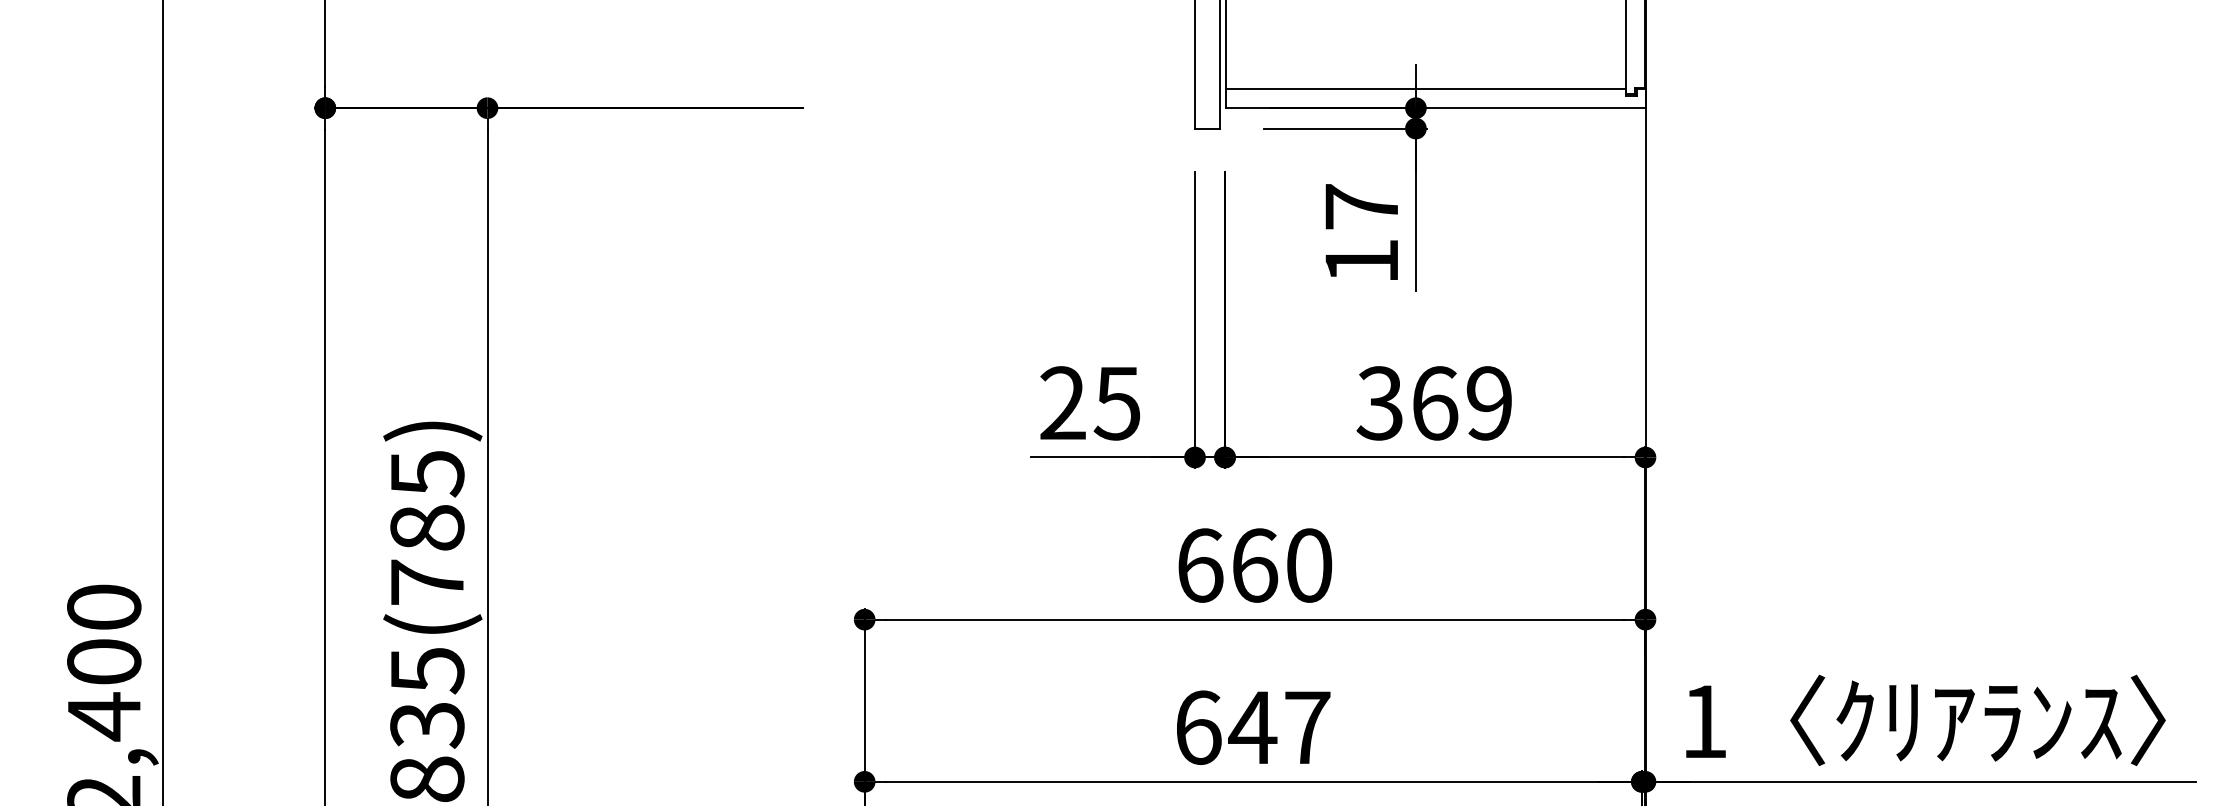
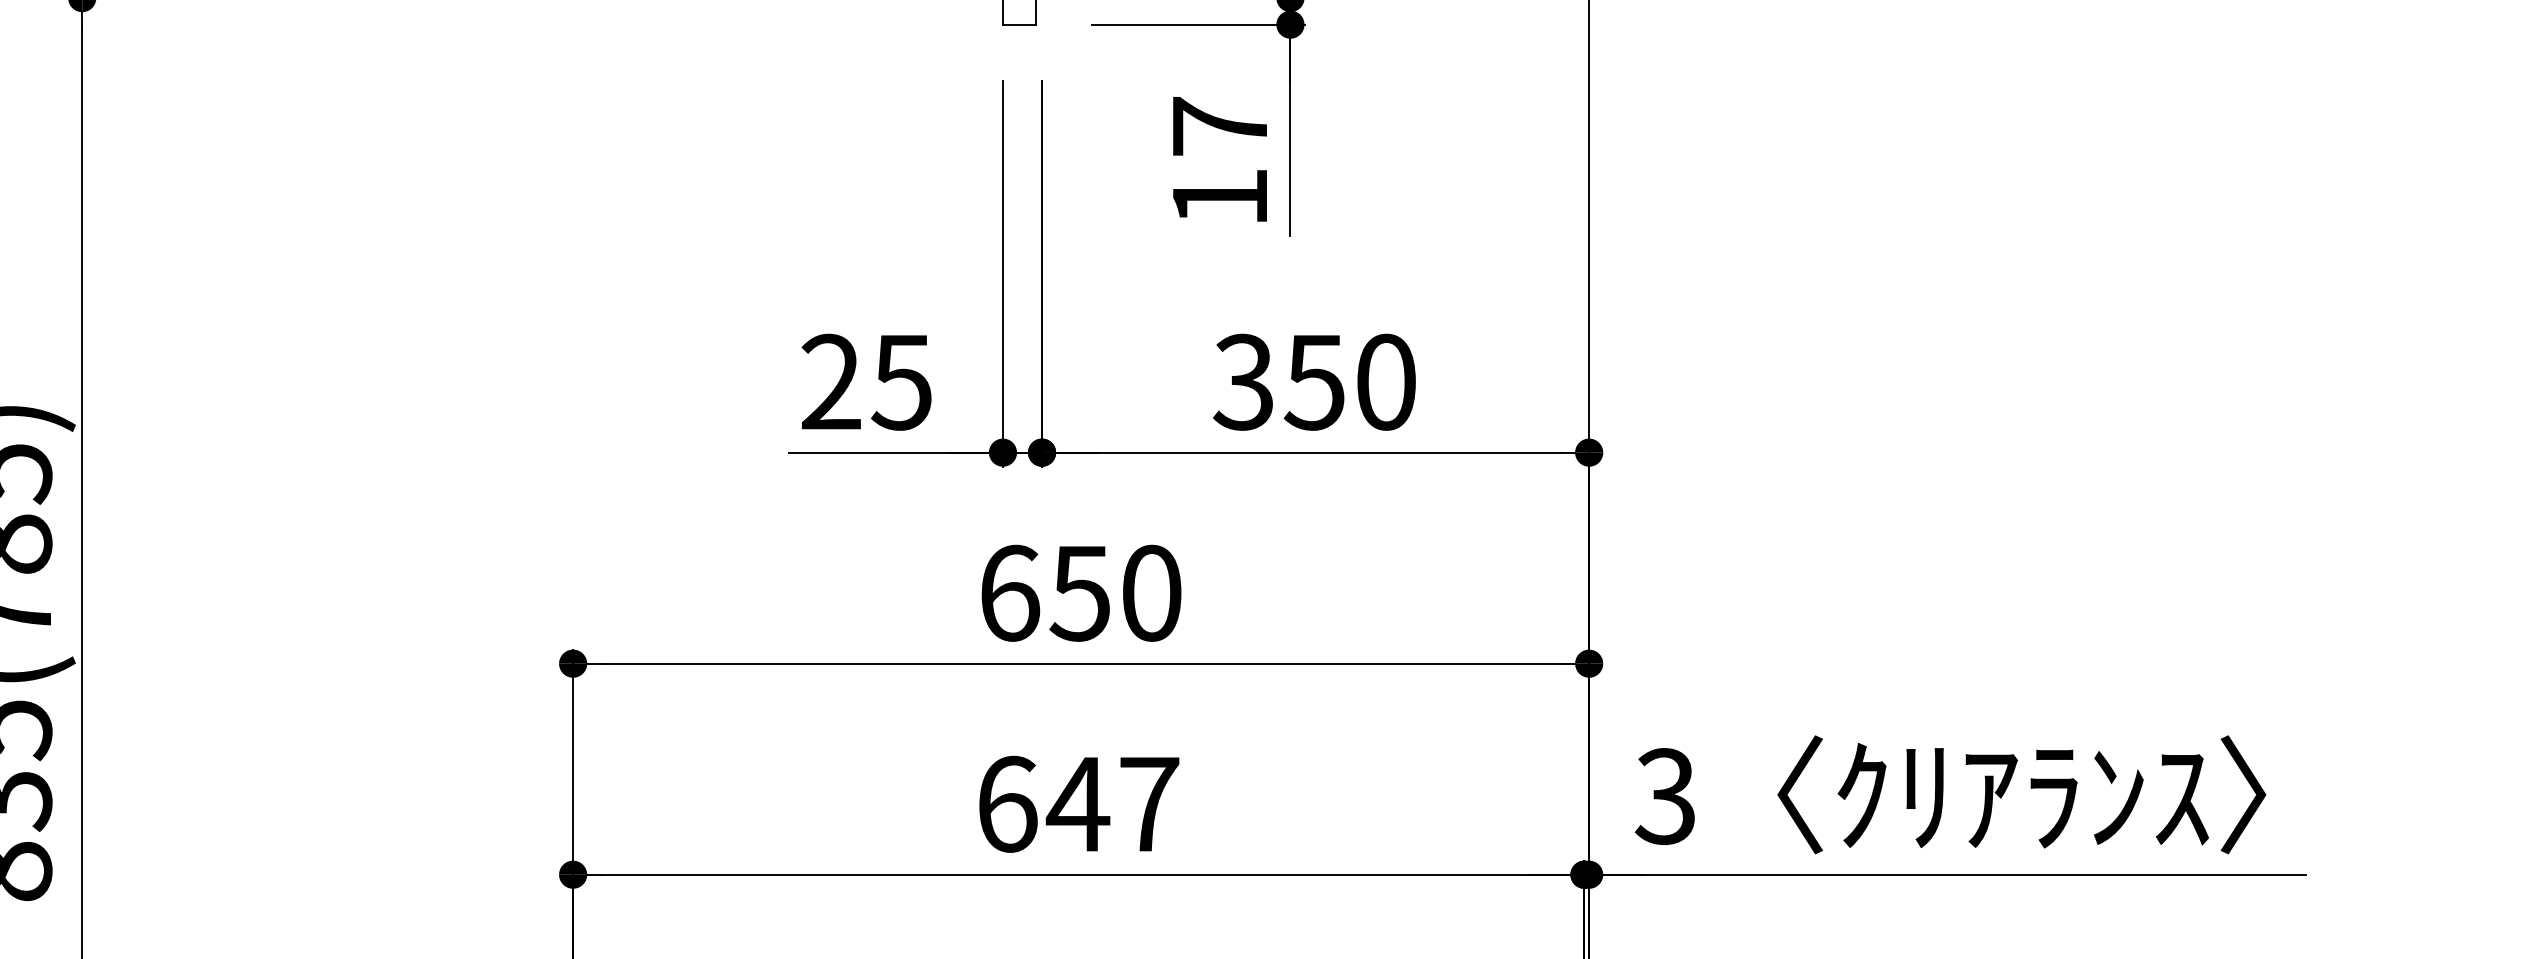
text: (1461, 403) -> (1349, 382), 369 -> 350
text: (1254, 565) -> (1080, 593), 660 -> 650
text: (1703, 721) -> (1664, 796), 1 -> 3

